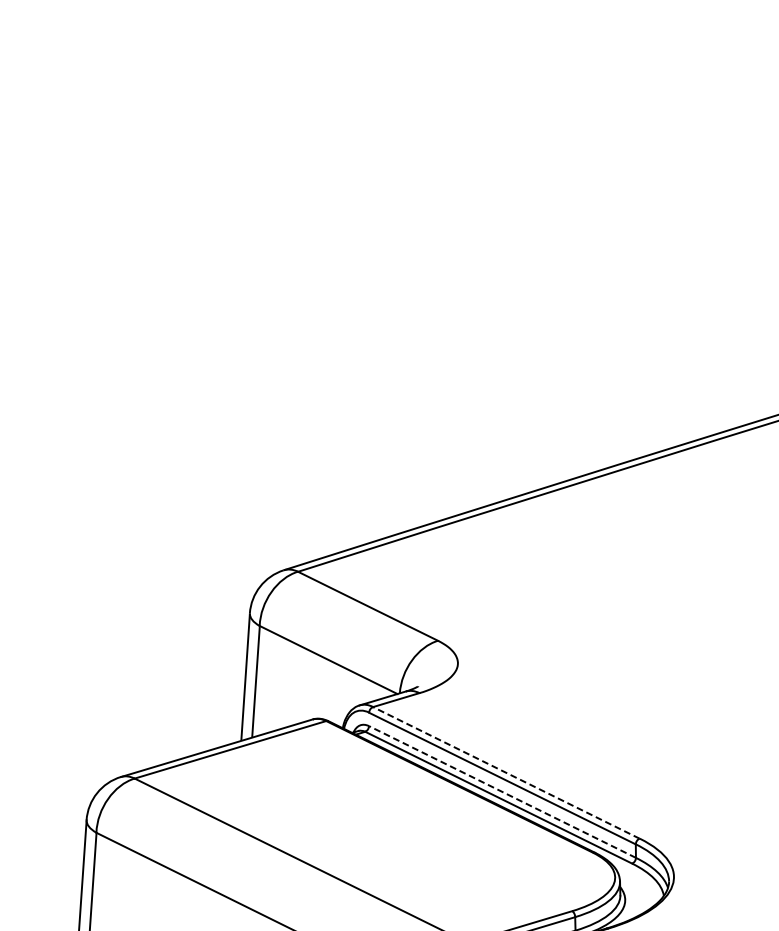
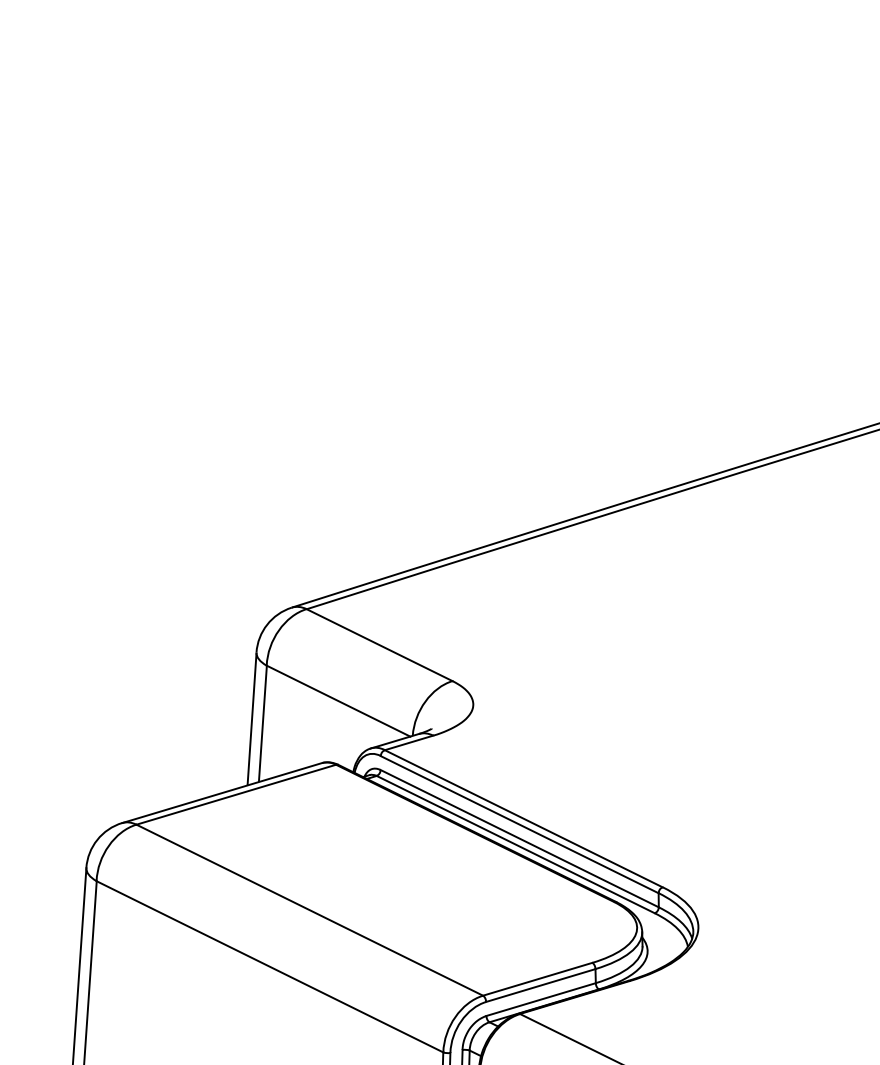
line: (506, 772) -> (523, 818), dashed -> solid
line: (502, 791) -> (519, 838), dashed -> solid

